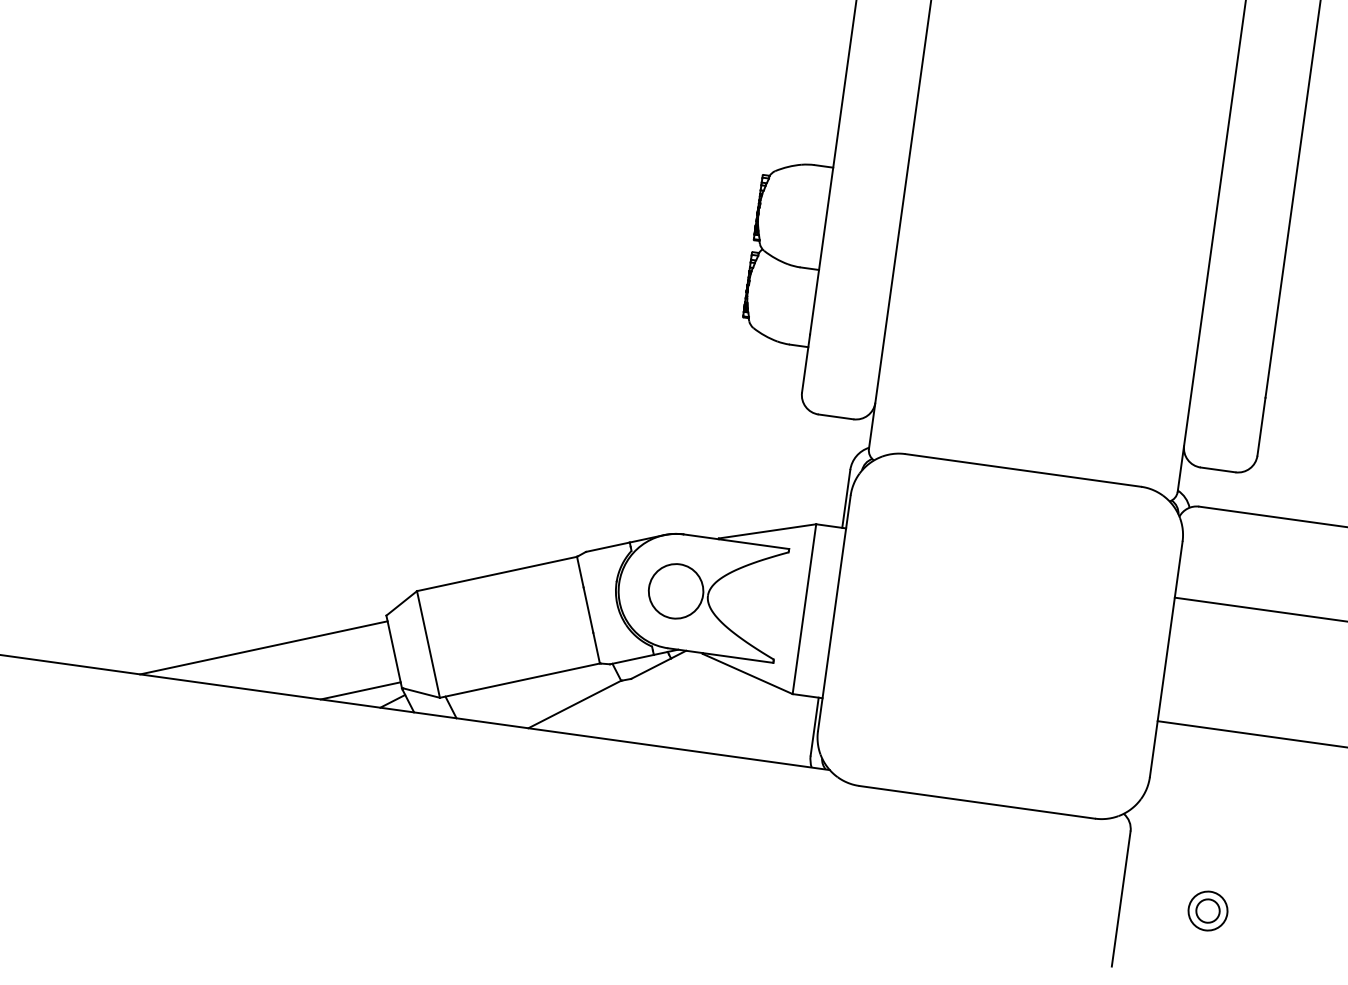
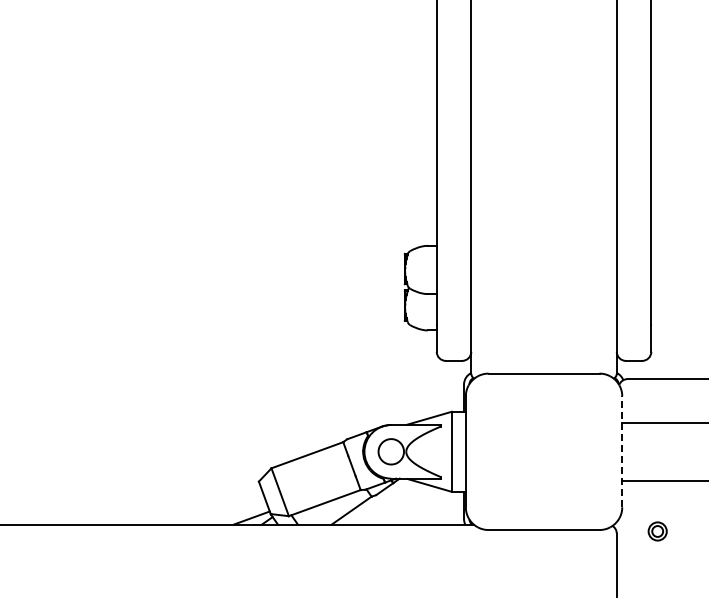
line: (262, 647) -> (203, 504), removed
line: (1166, 658) -> (622, 451), solid -> dashed
part: (1207, 911) -> (657, 531), moved

